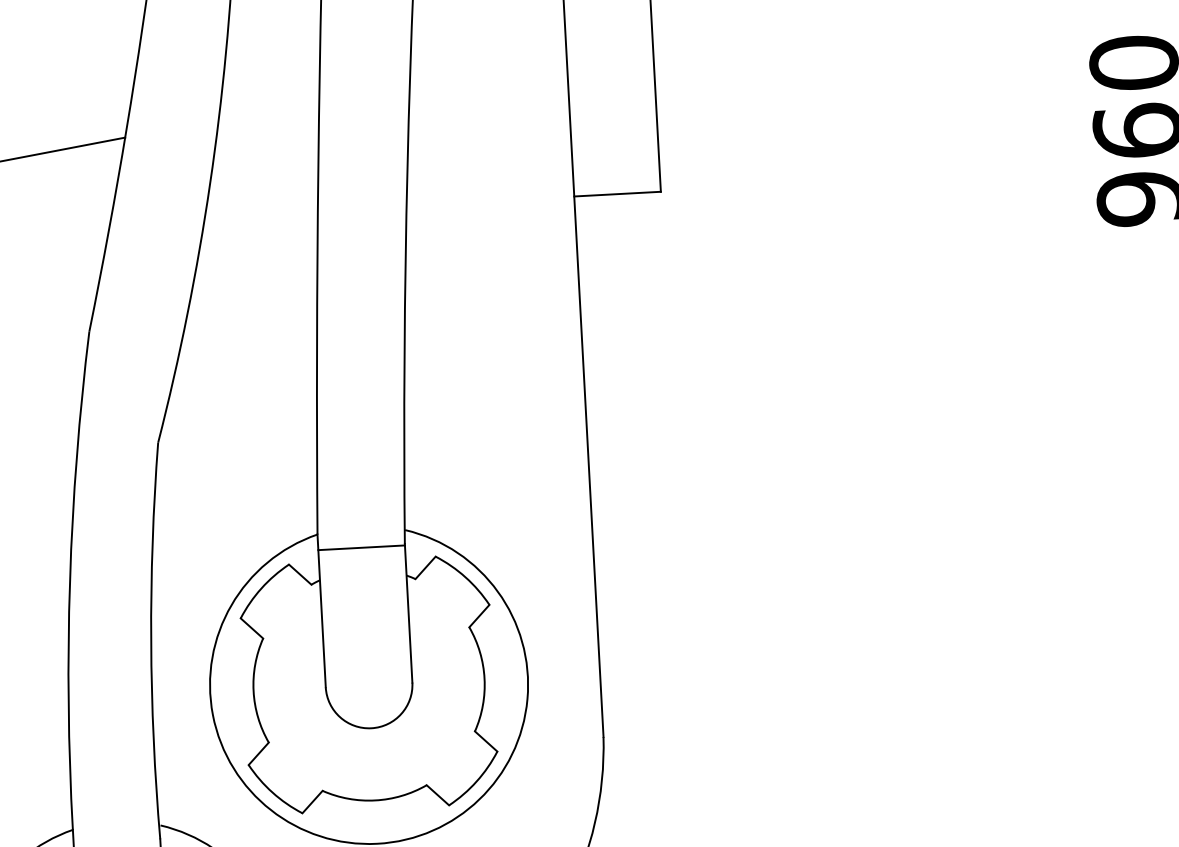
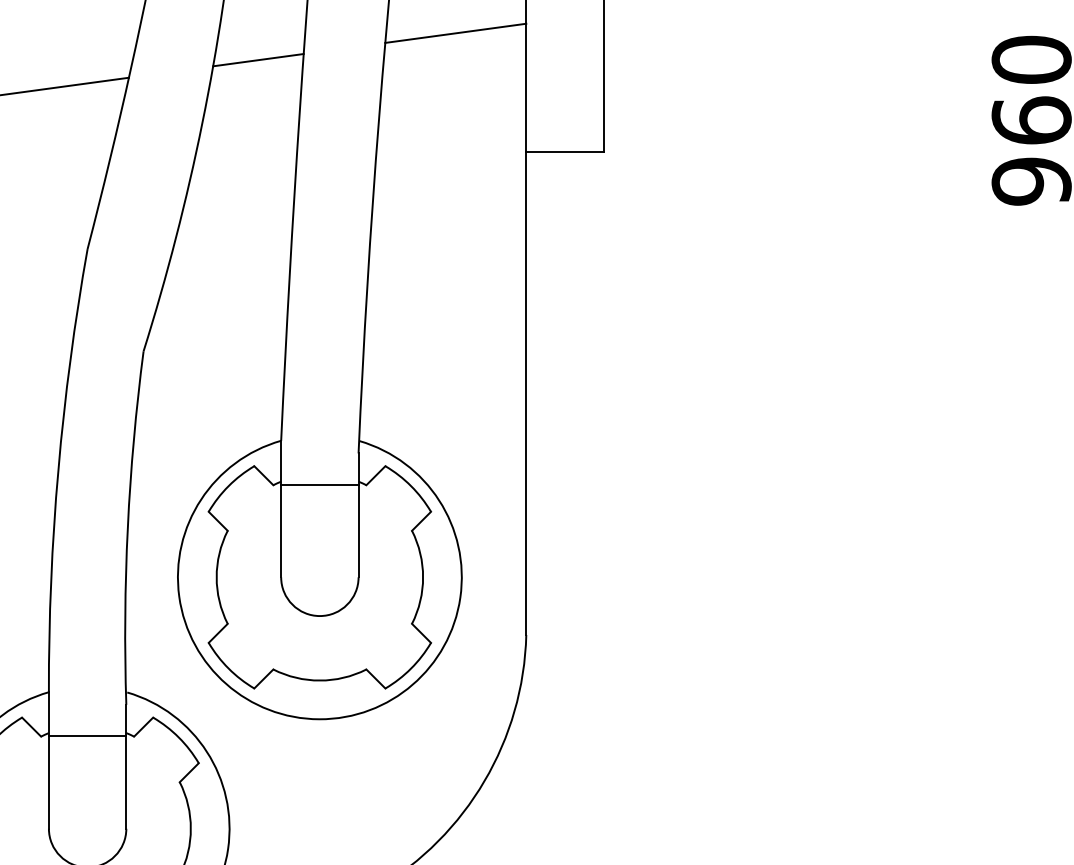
line: (487, 67) -> (455, 32), added
line: (269, 110) -> (258, 60), added
line: (361, 547) -> (319, 484), moved

